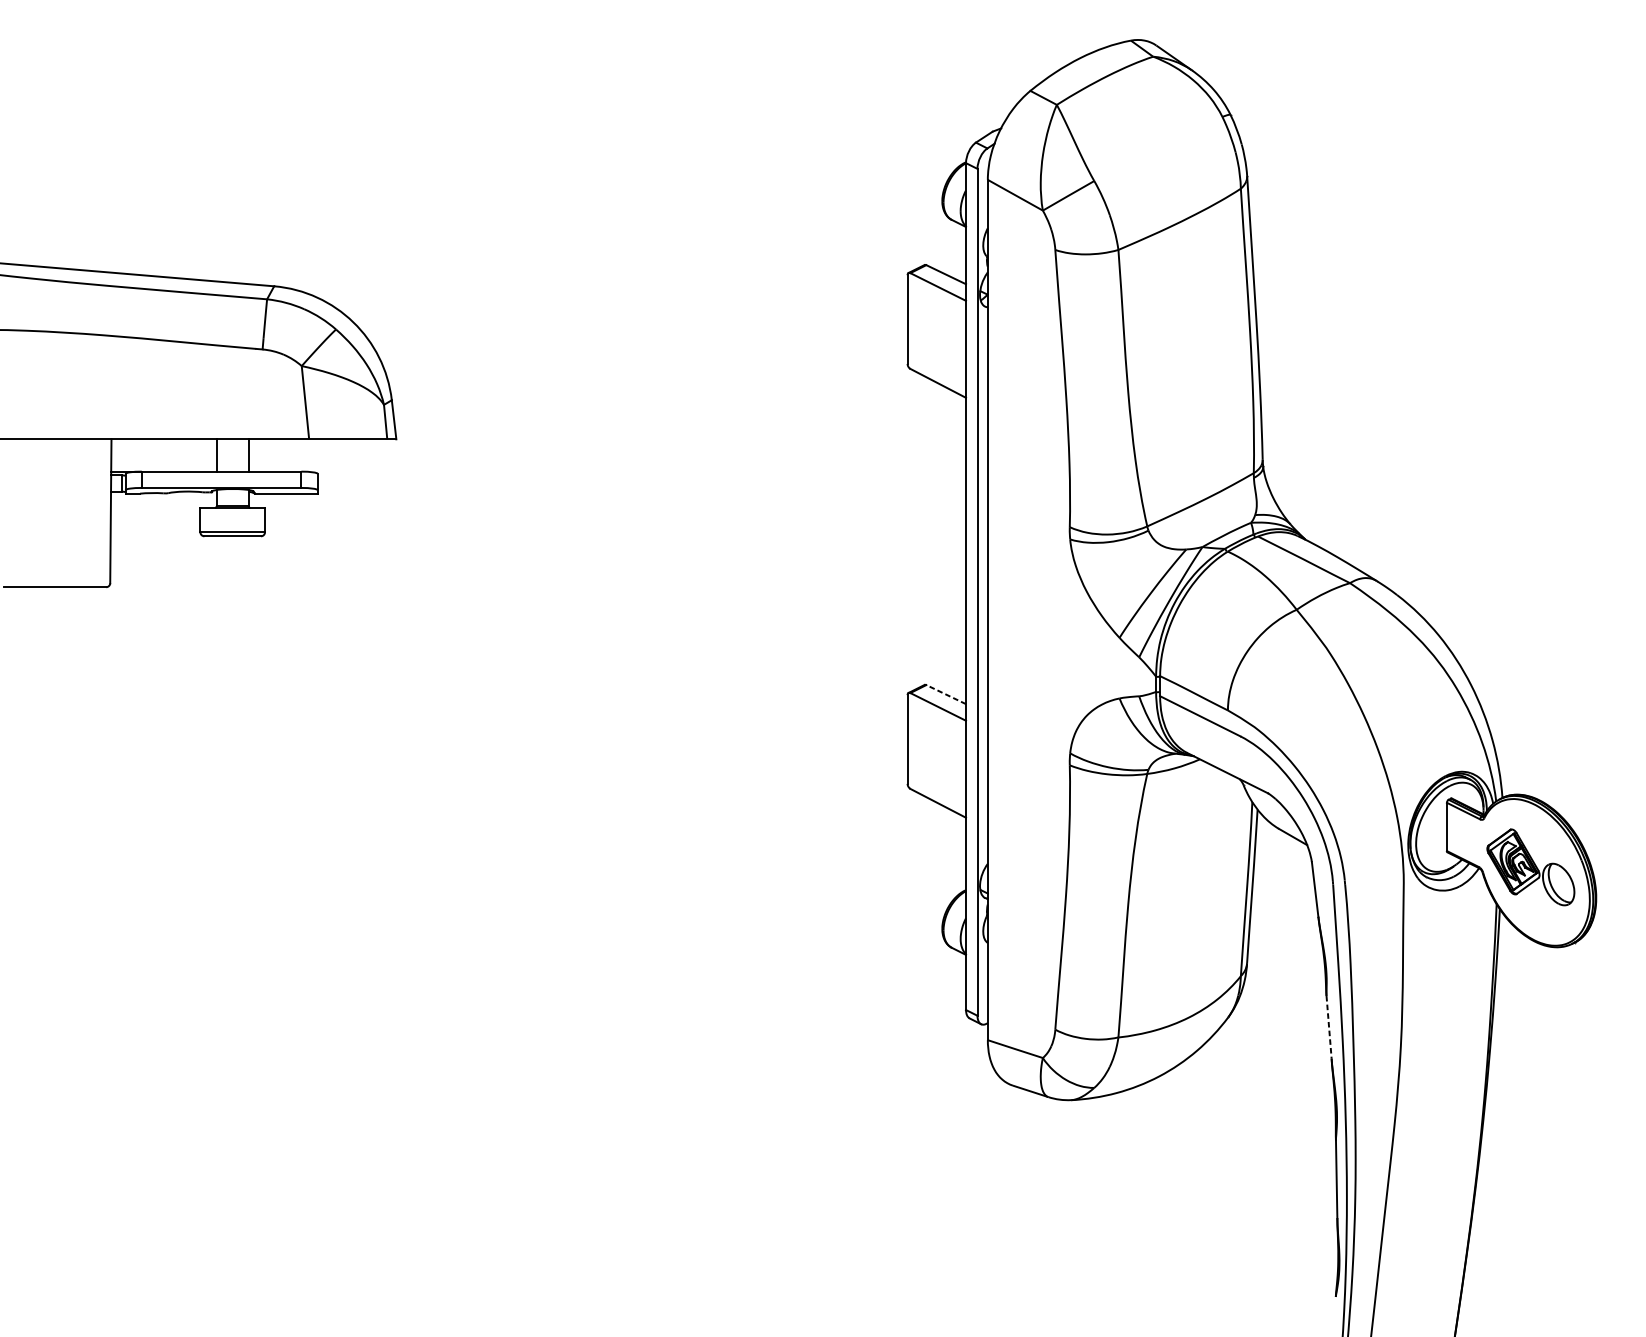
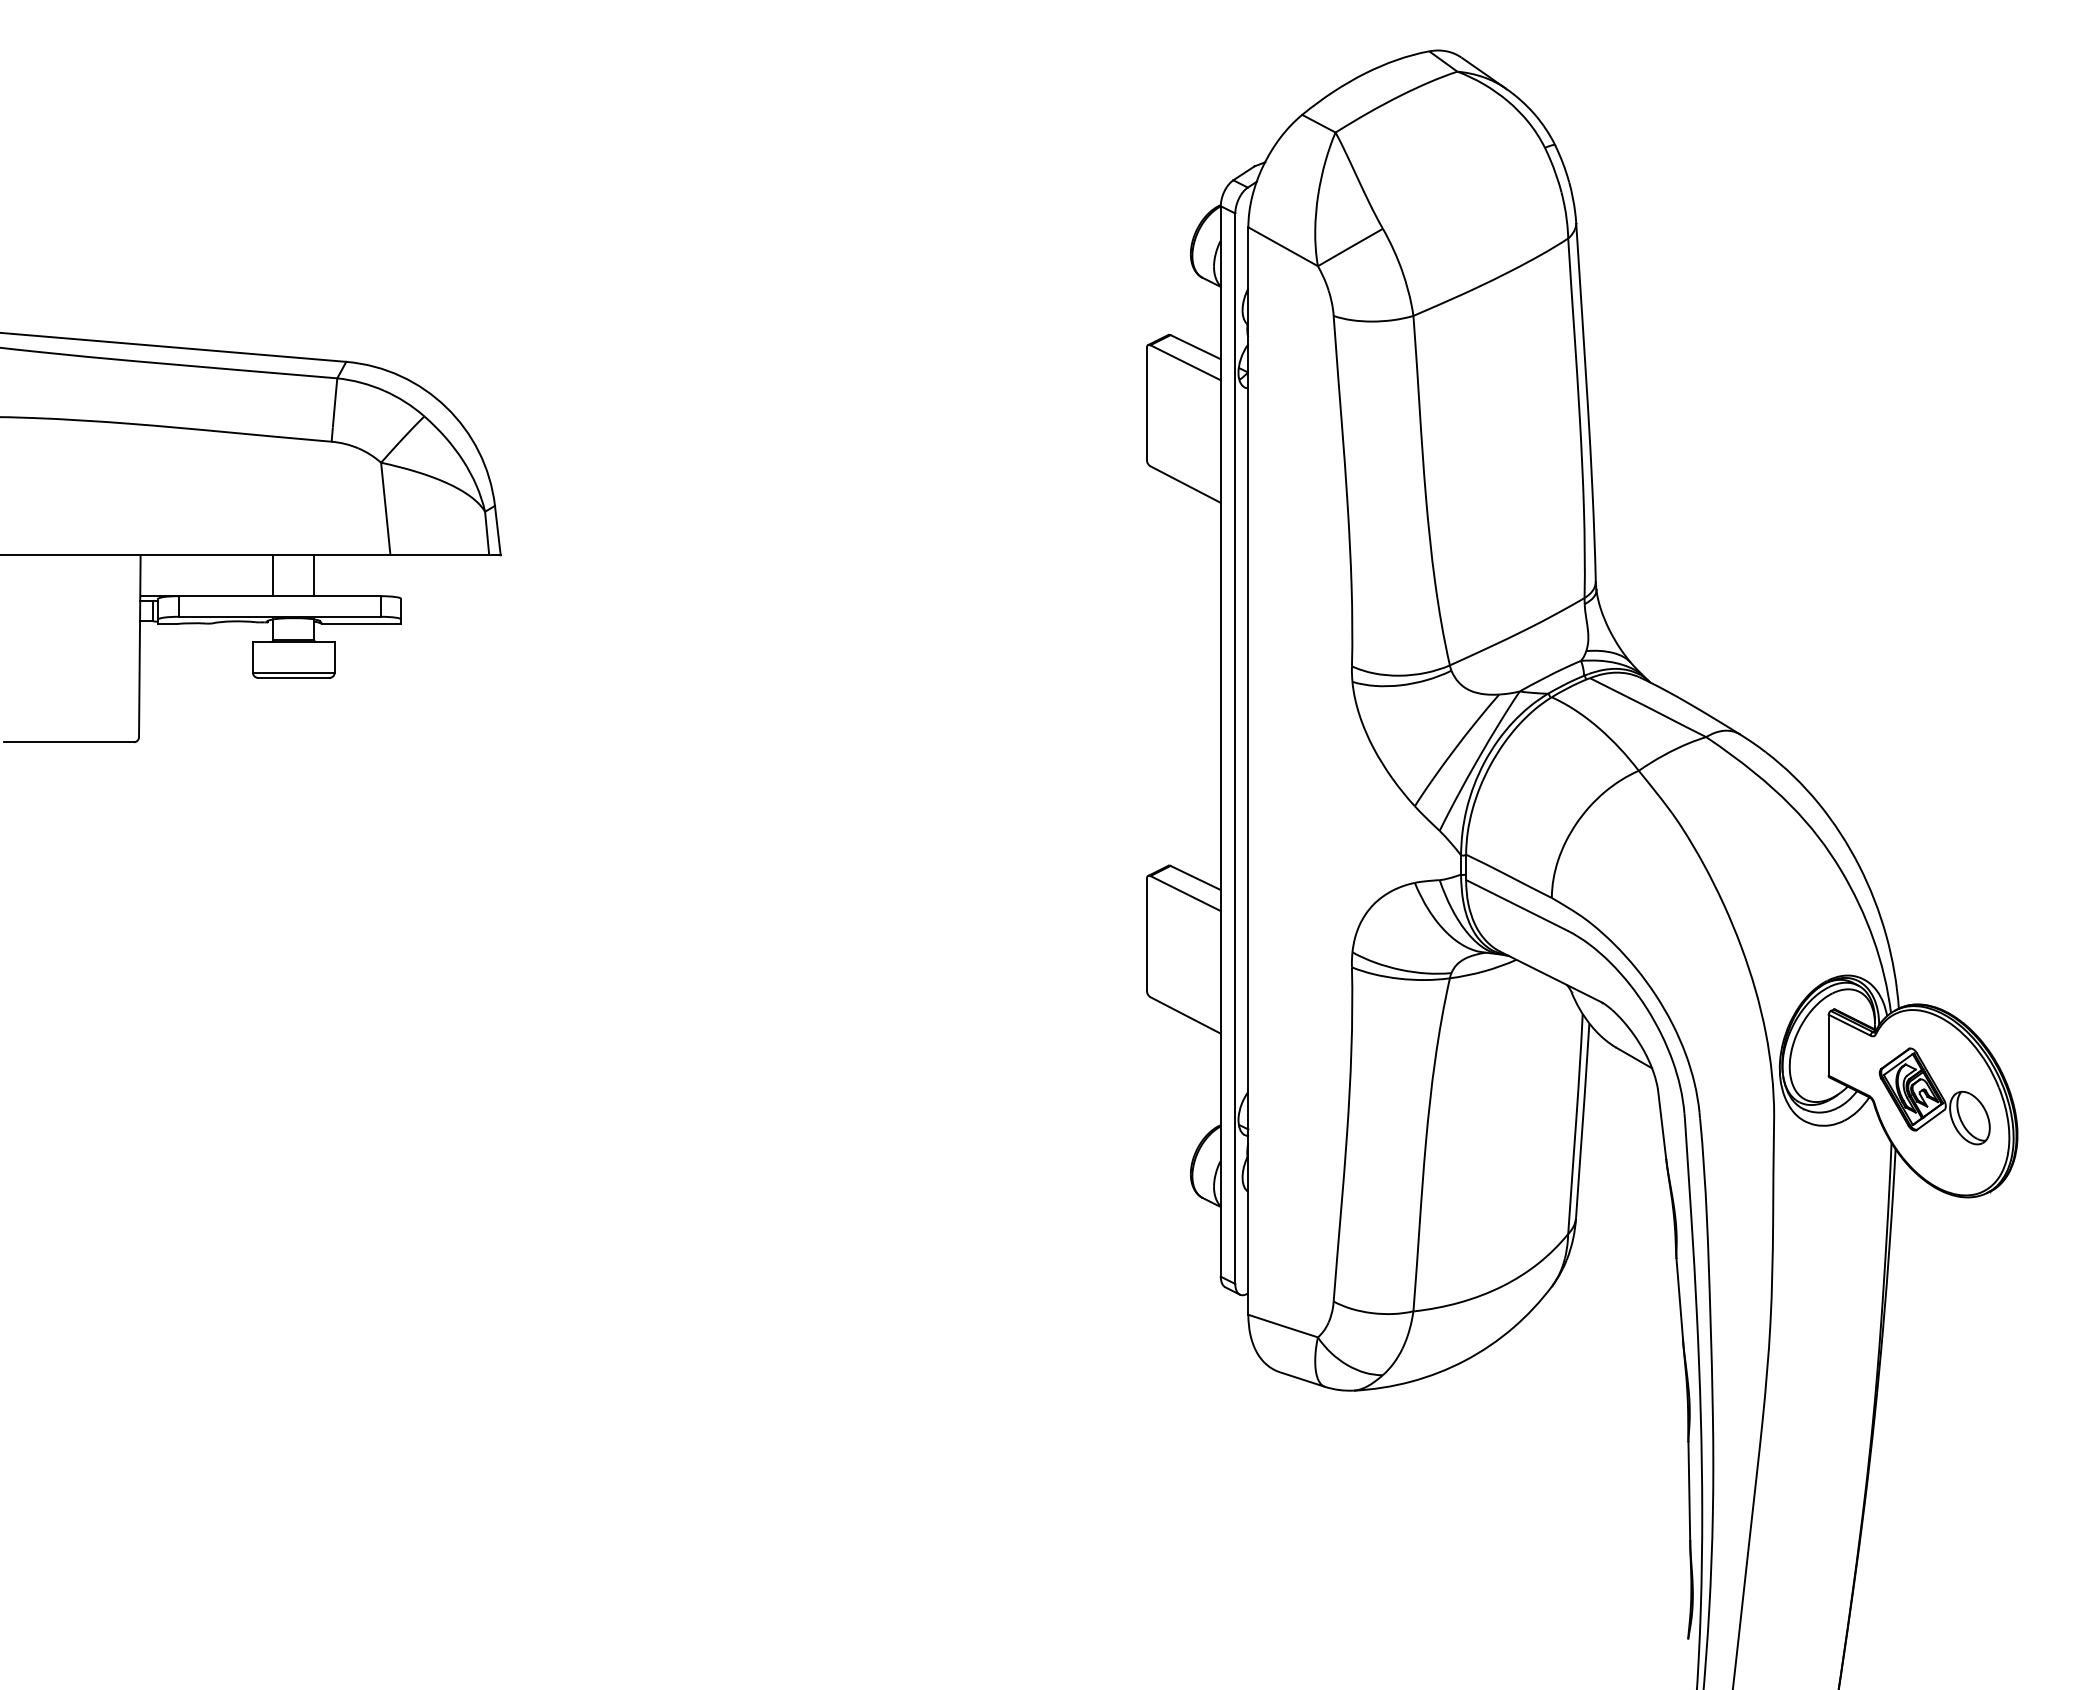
line: (946, 694) -> (1195, 877), dashed -> solid
line: (1328, 1027) -> (1679, 1298), dashed -> solid

